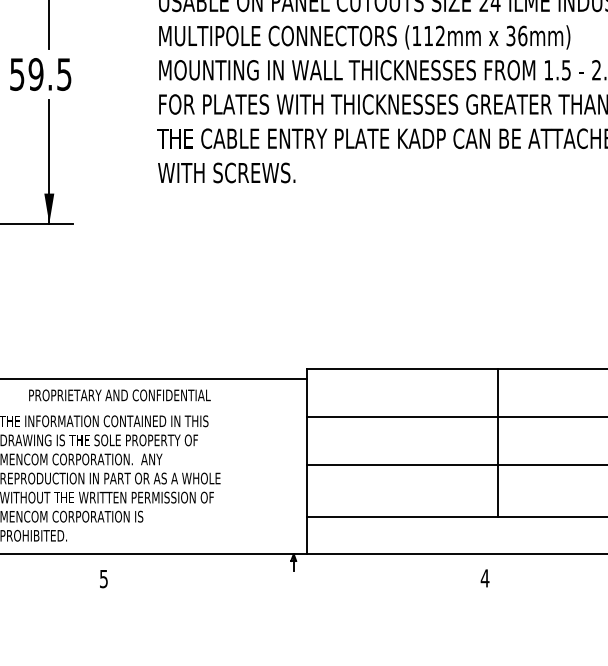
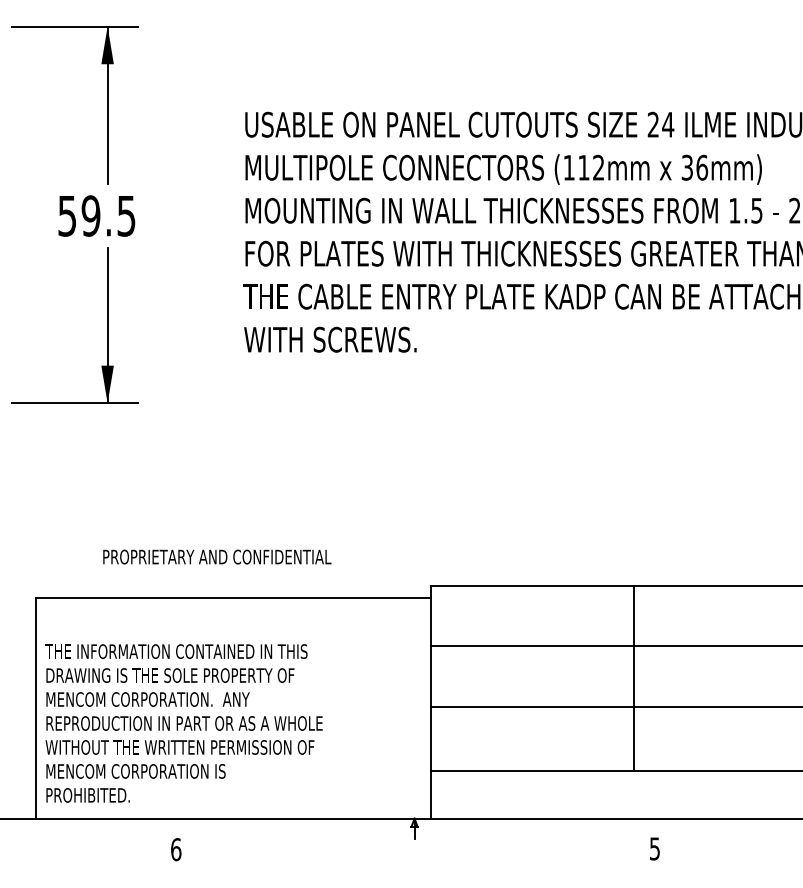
text: (120, 394) -> (217, 556), moved
line: (498, 442) -> (634, 678), moved
text: (104, 578) -> (176, 849), 5 -> 6
text: (484, 578) -> (654, 848), 4 -> 5

